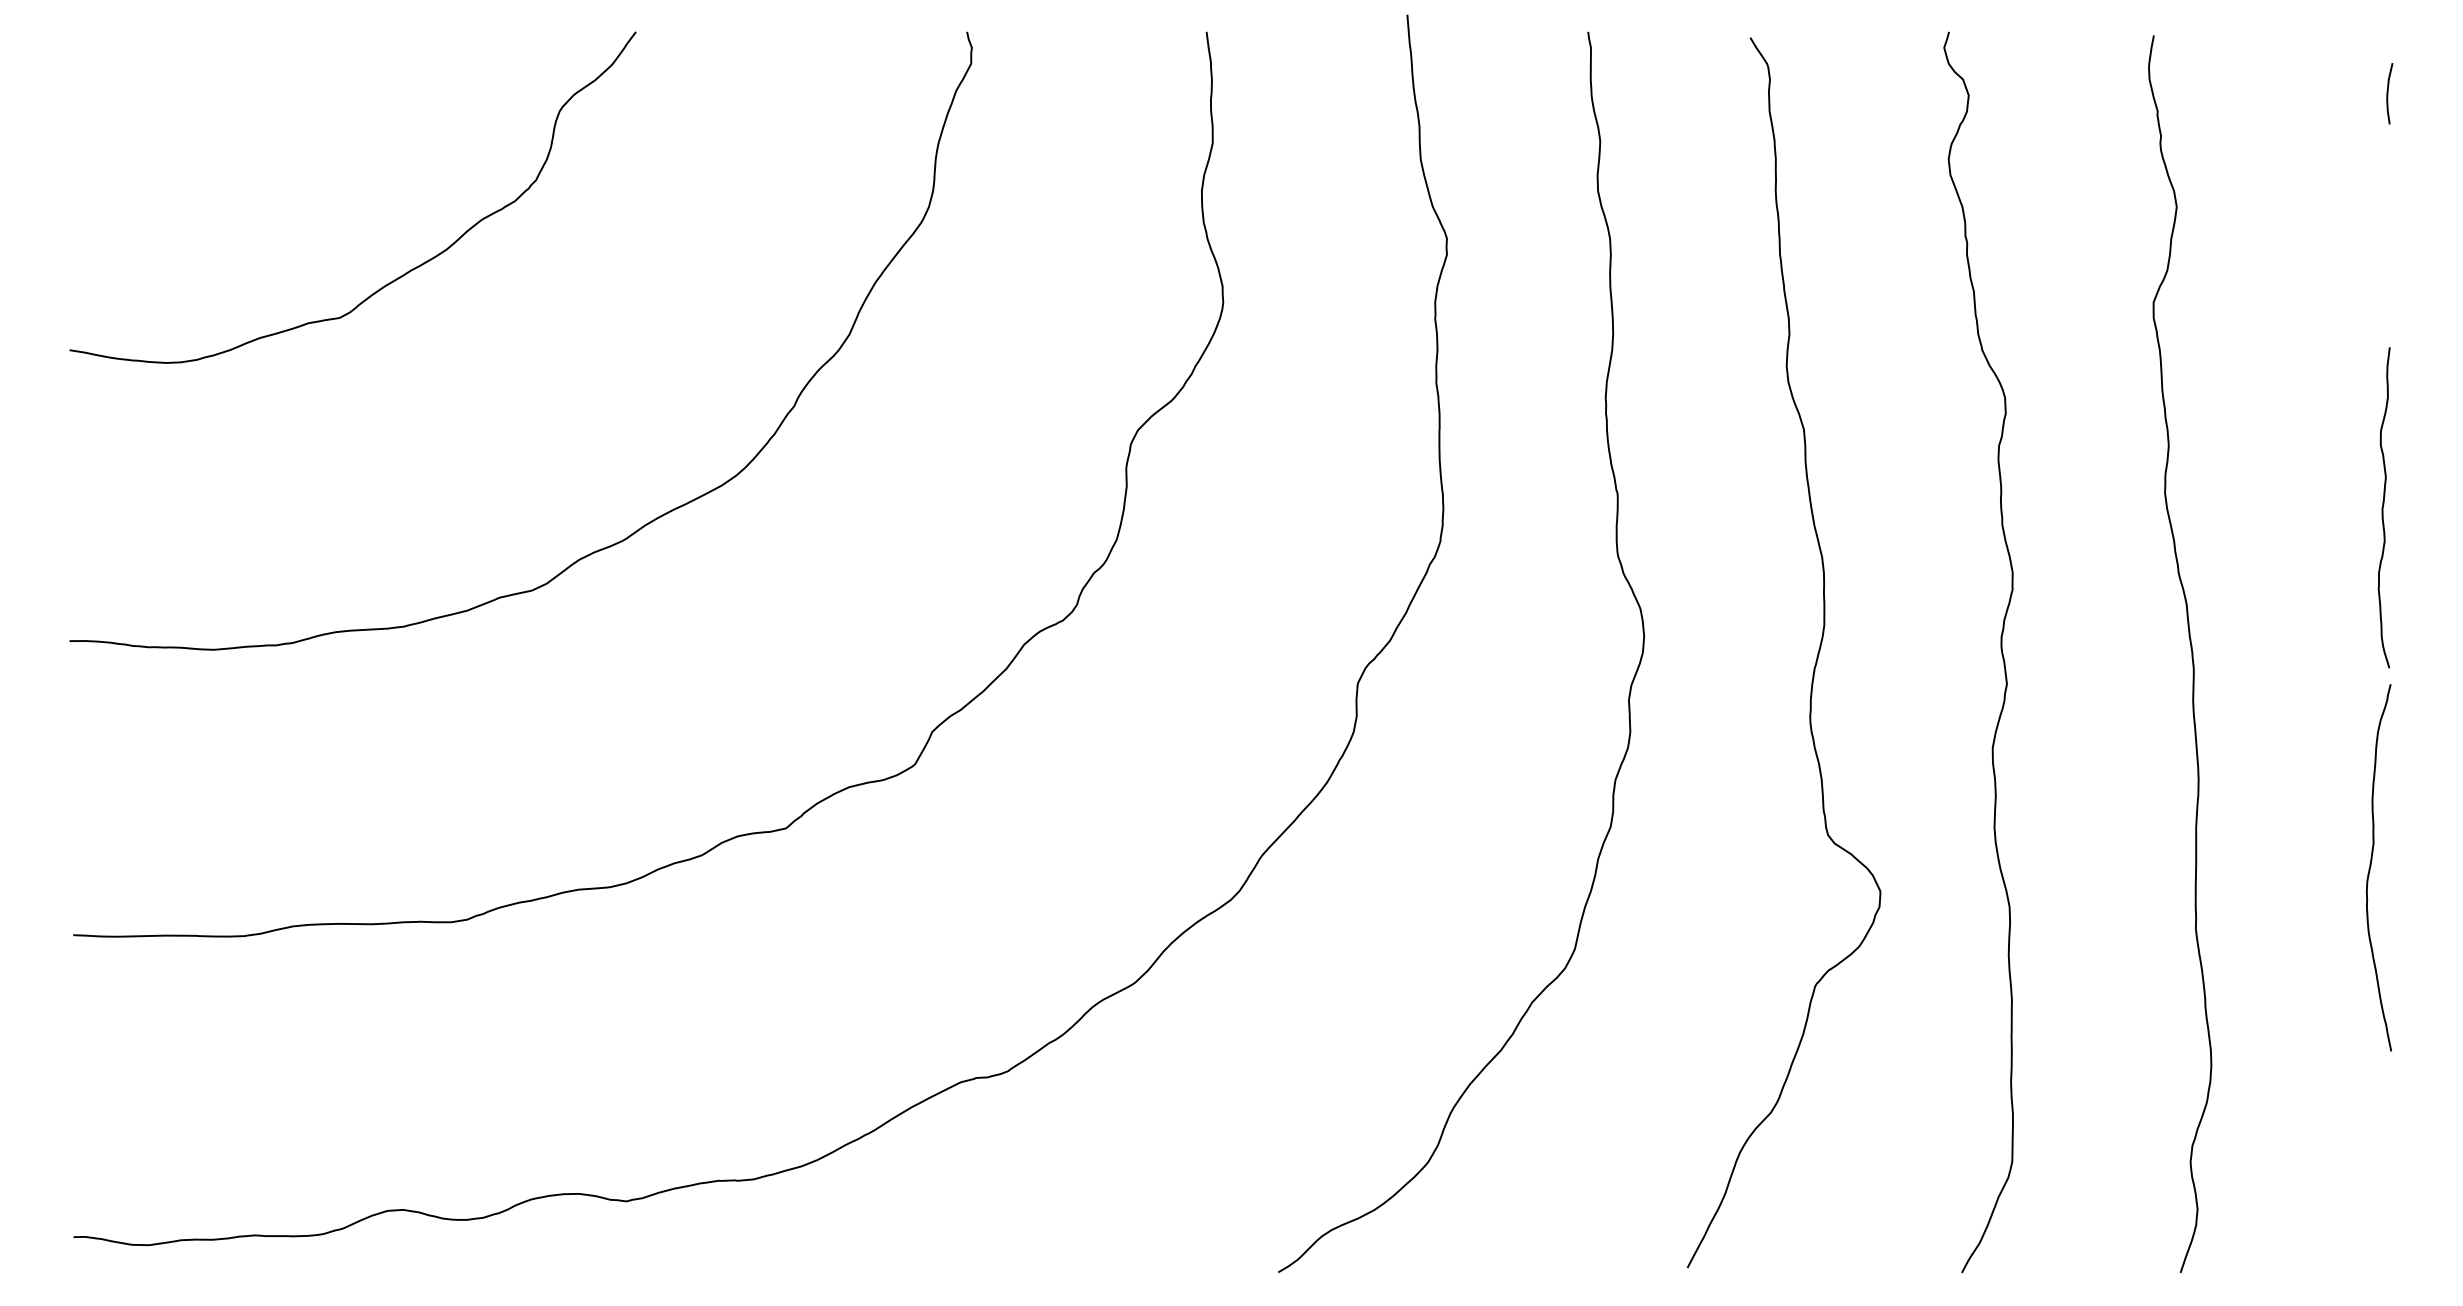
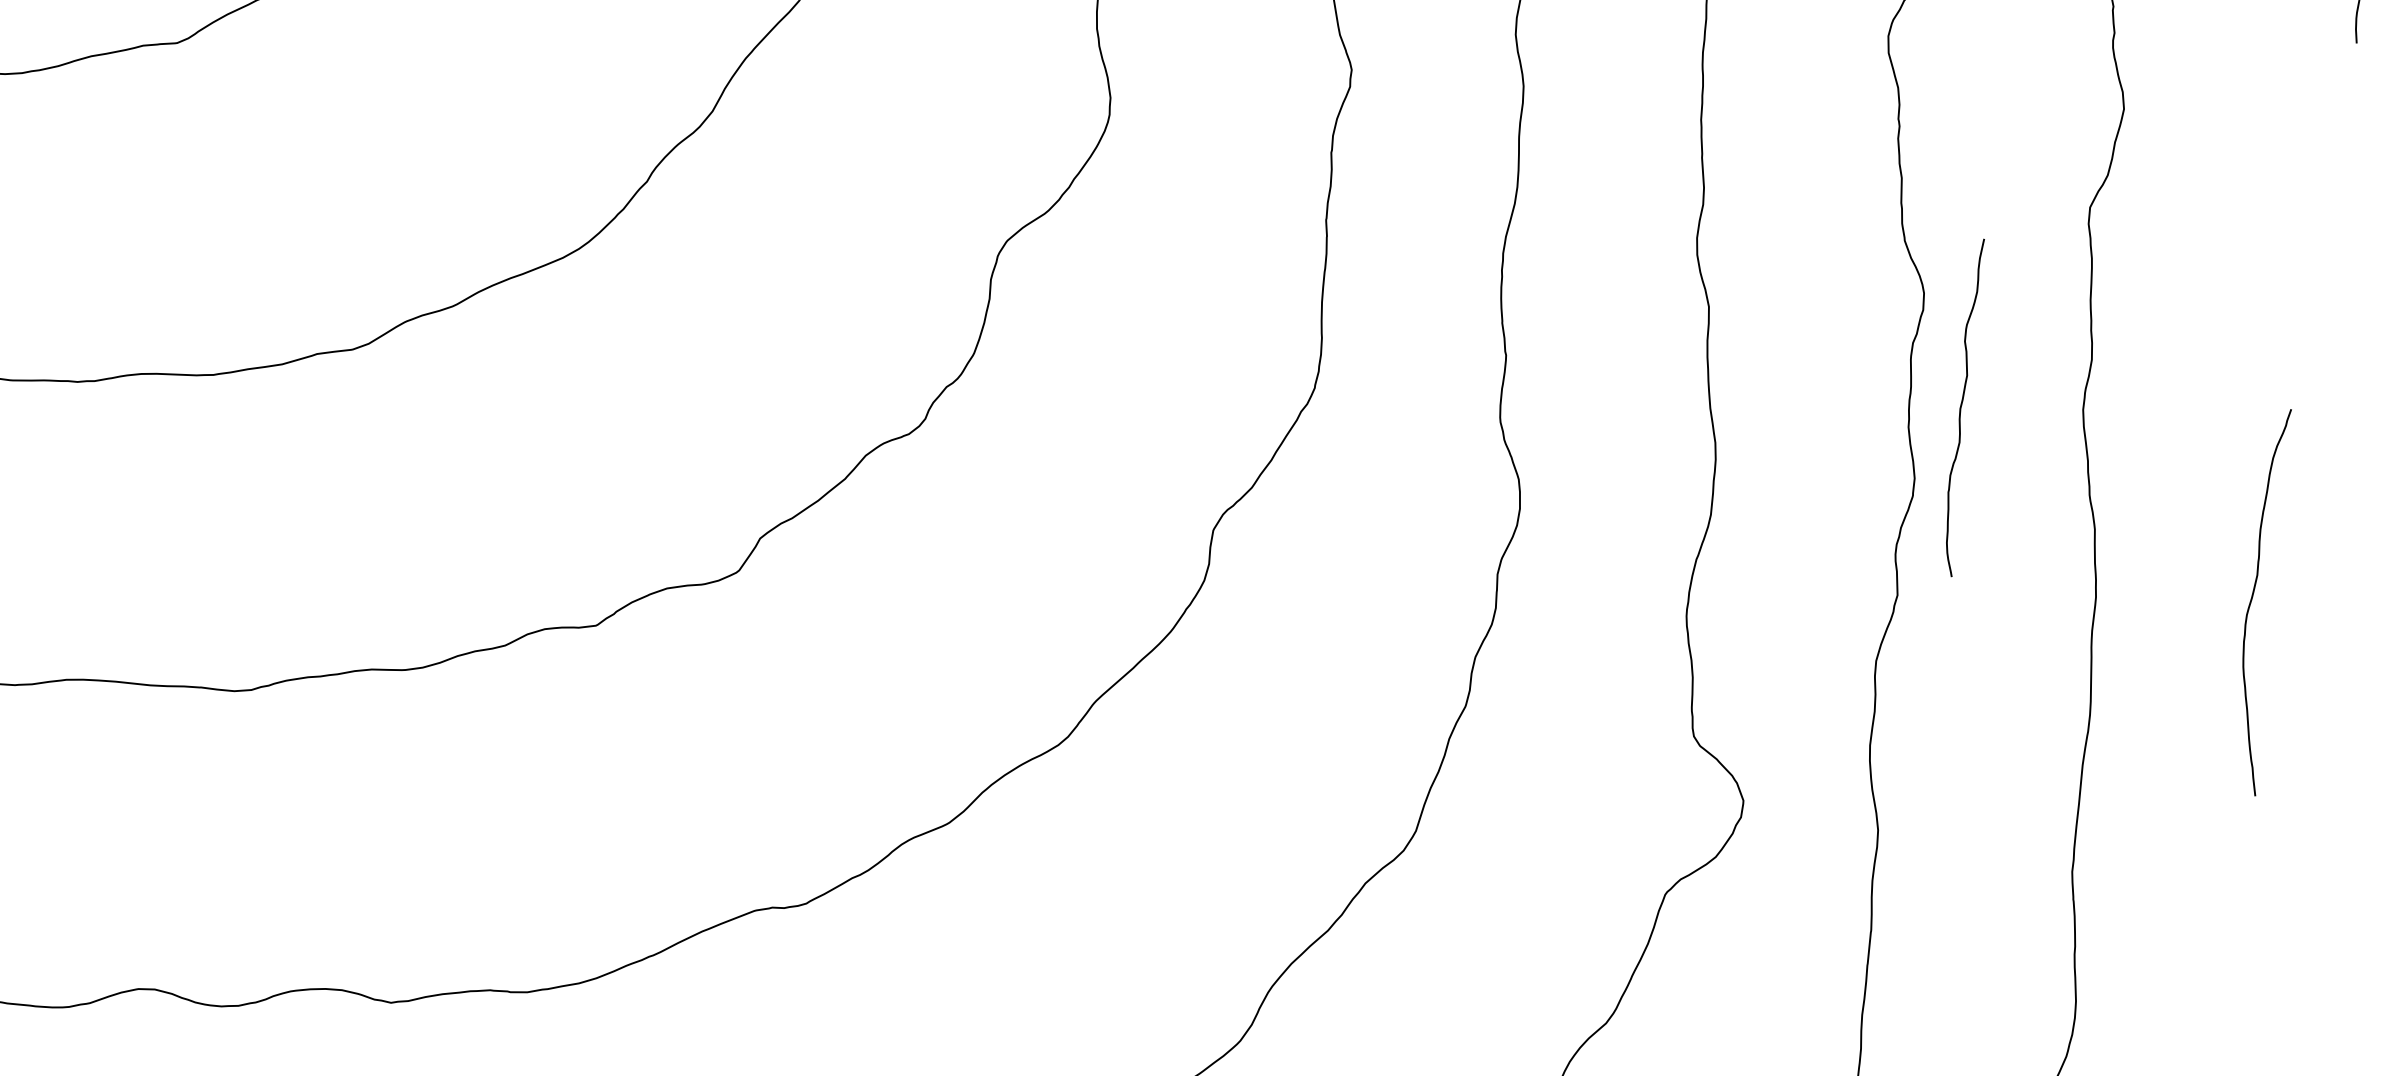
curve: (2383, 507) -> (1961, 407), moved
curve: (2371, 866) -> (2252, 599), moved

